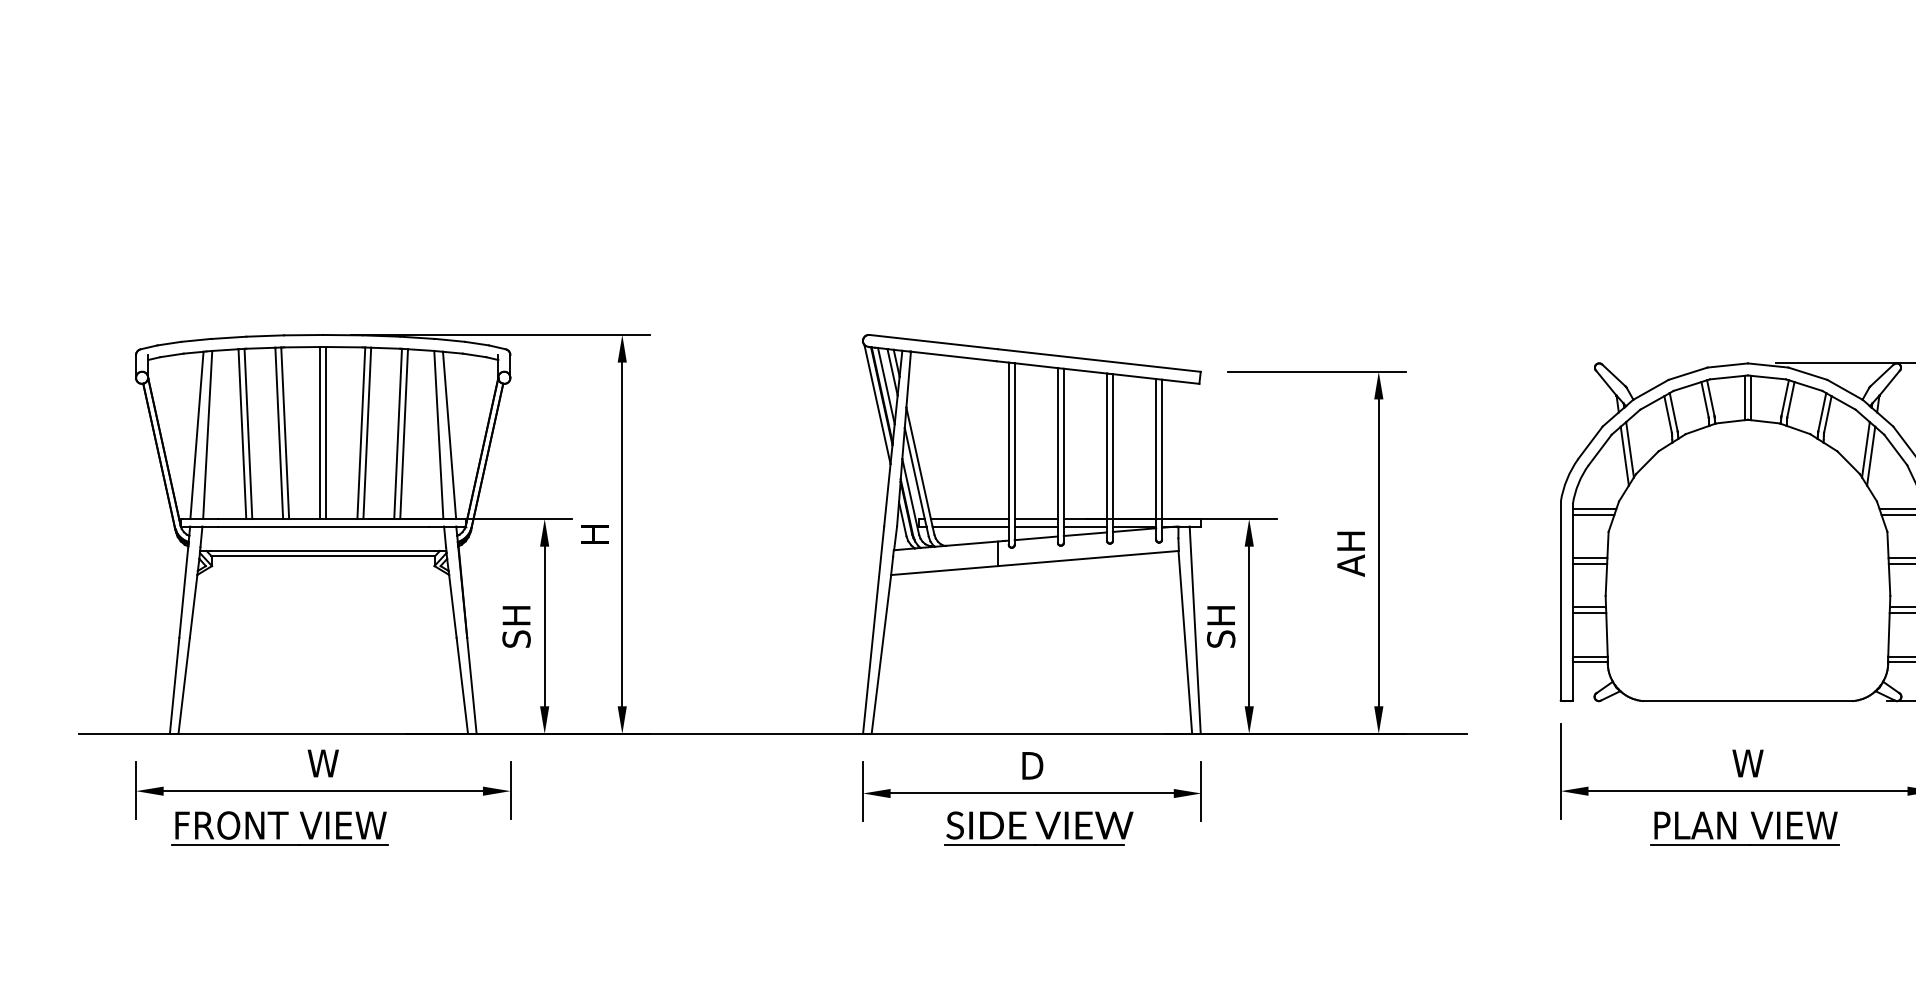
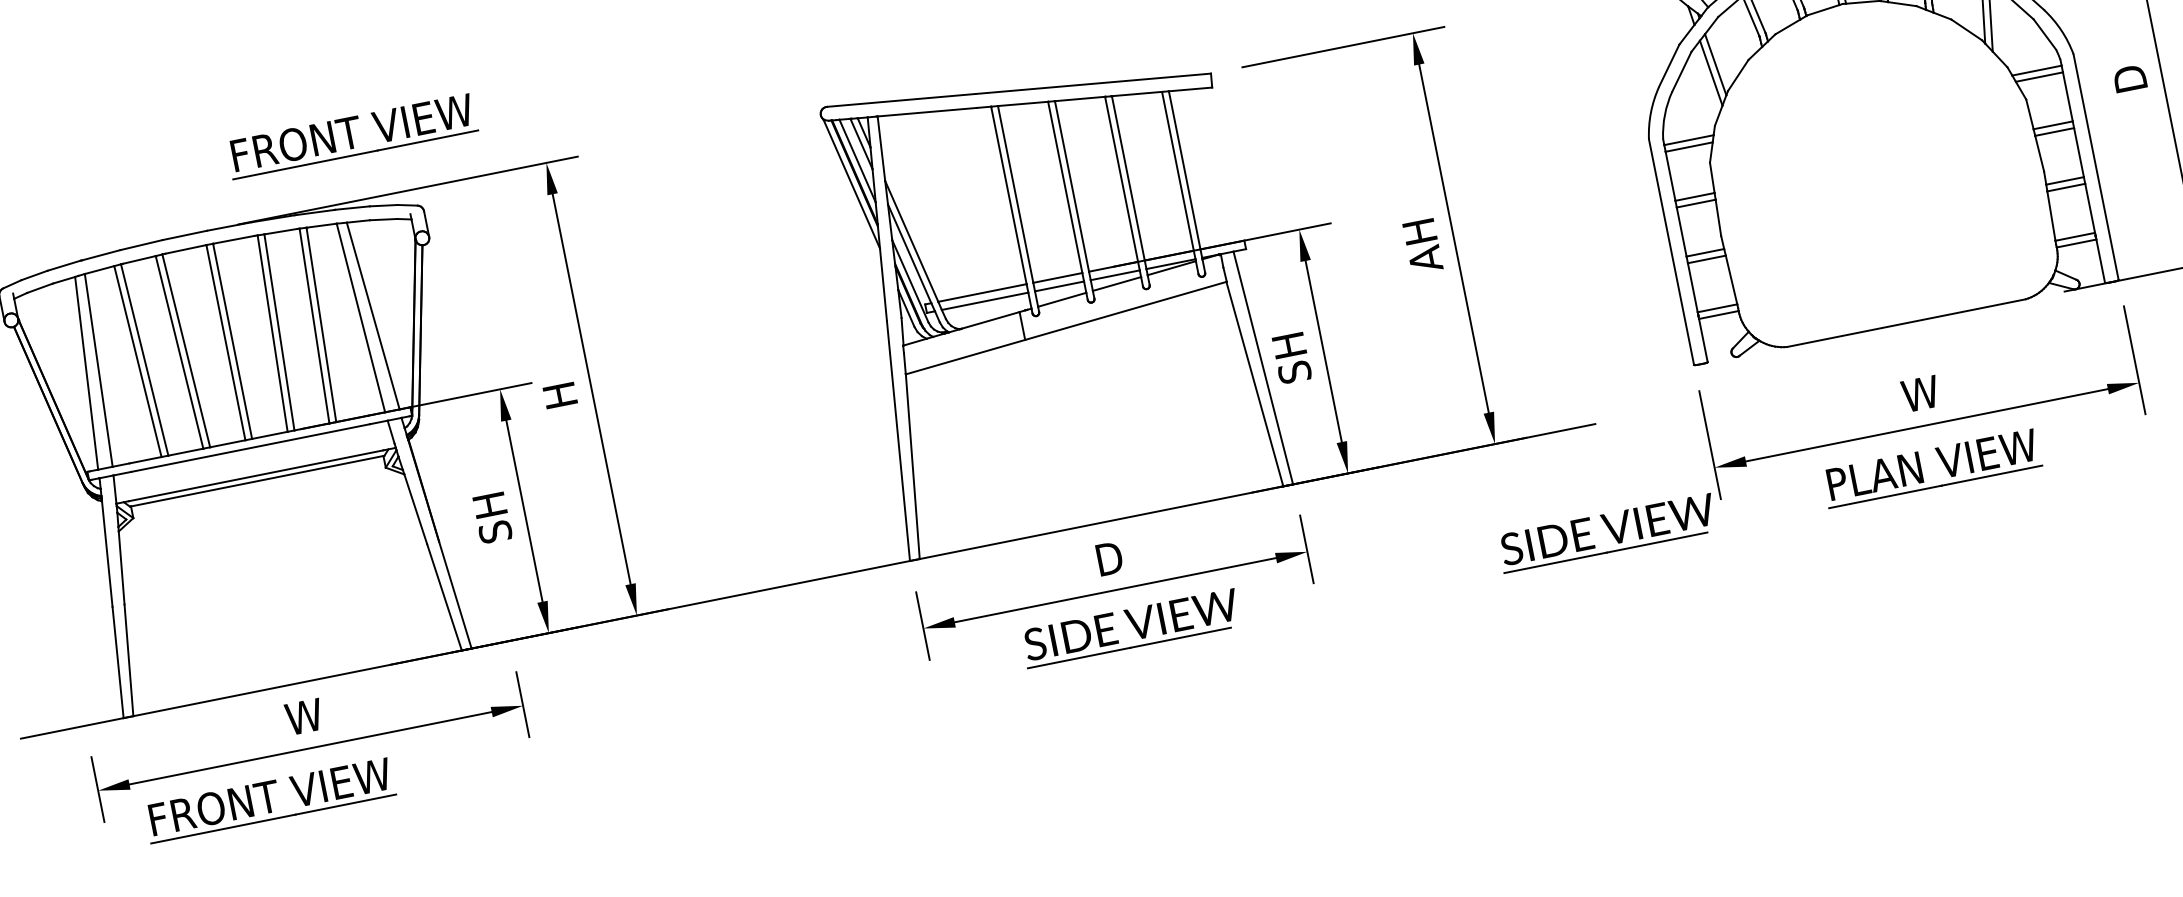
part: (461, 279) -> (351, 136), added
part: (1458, 828) -> (1606, 533), added

